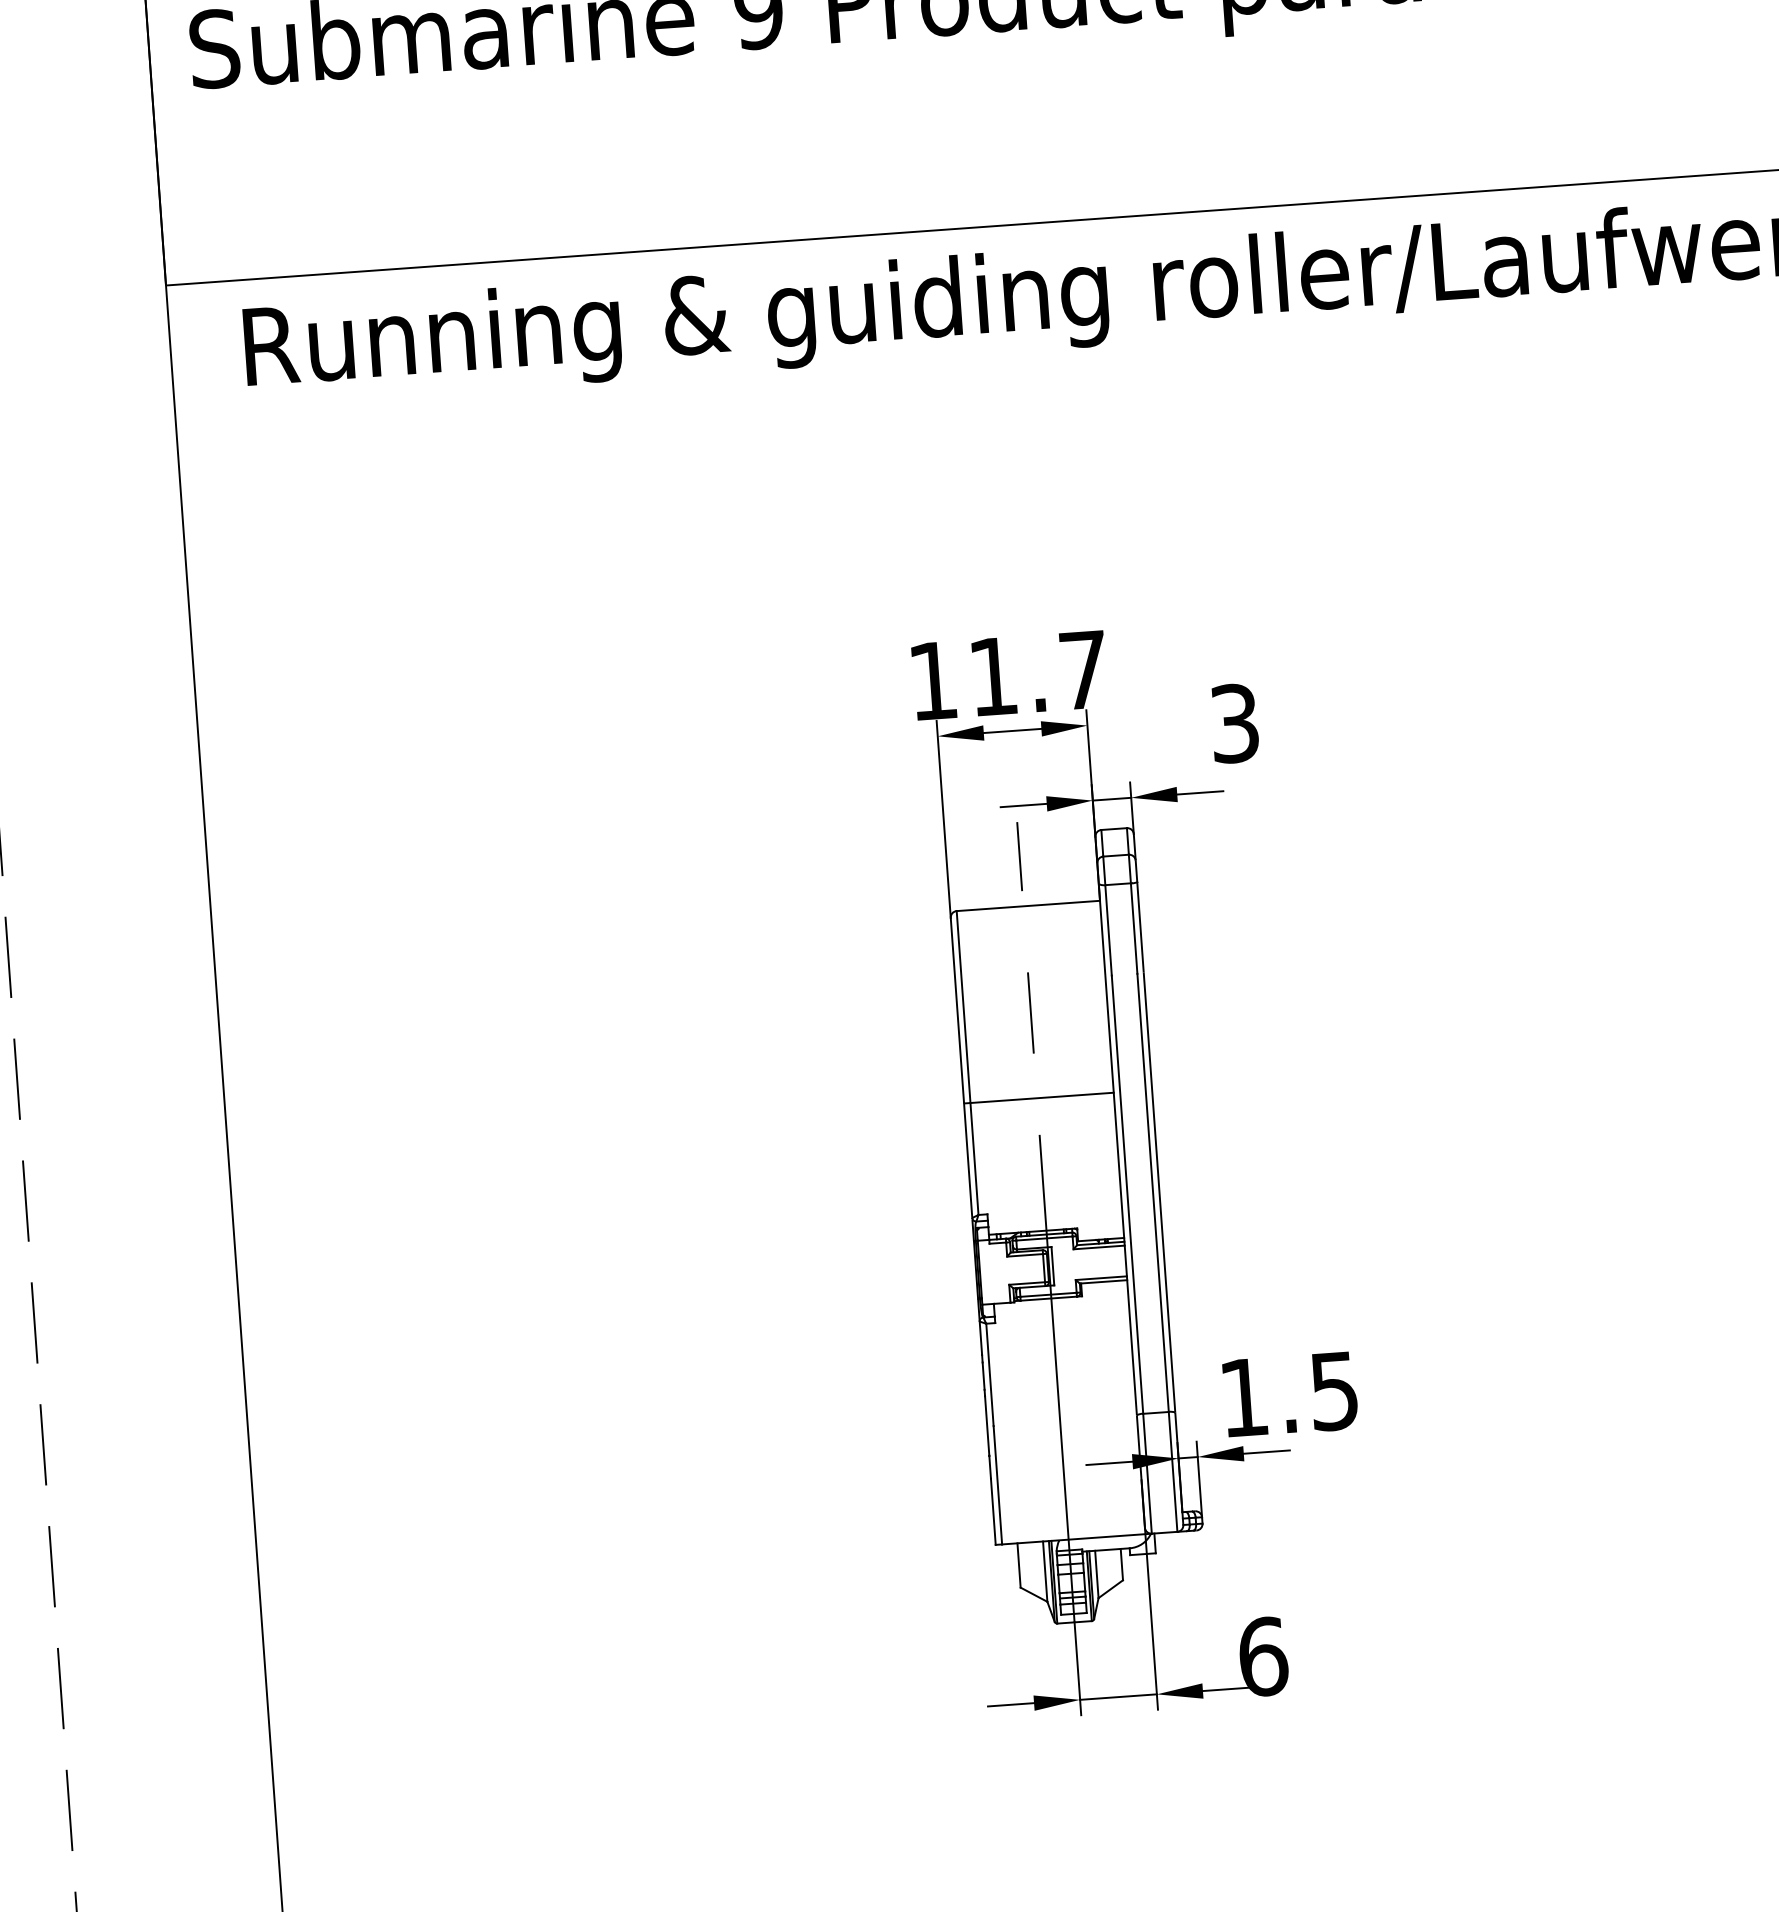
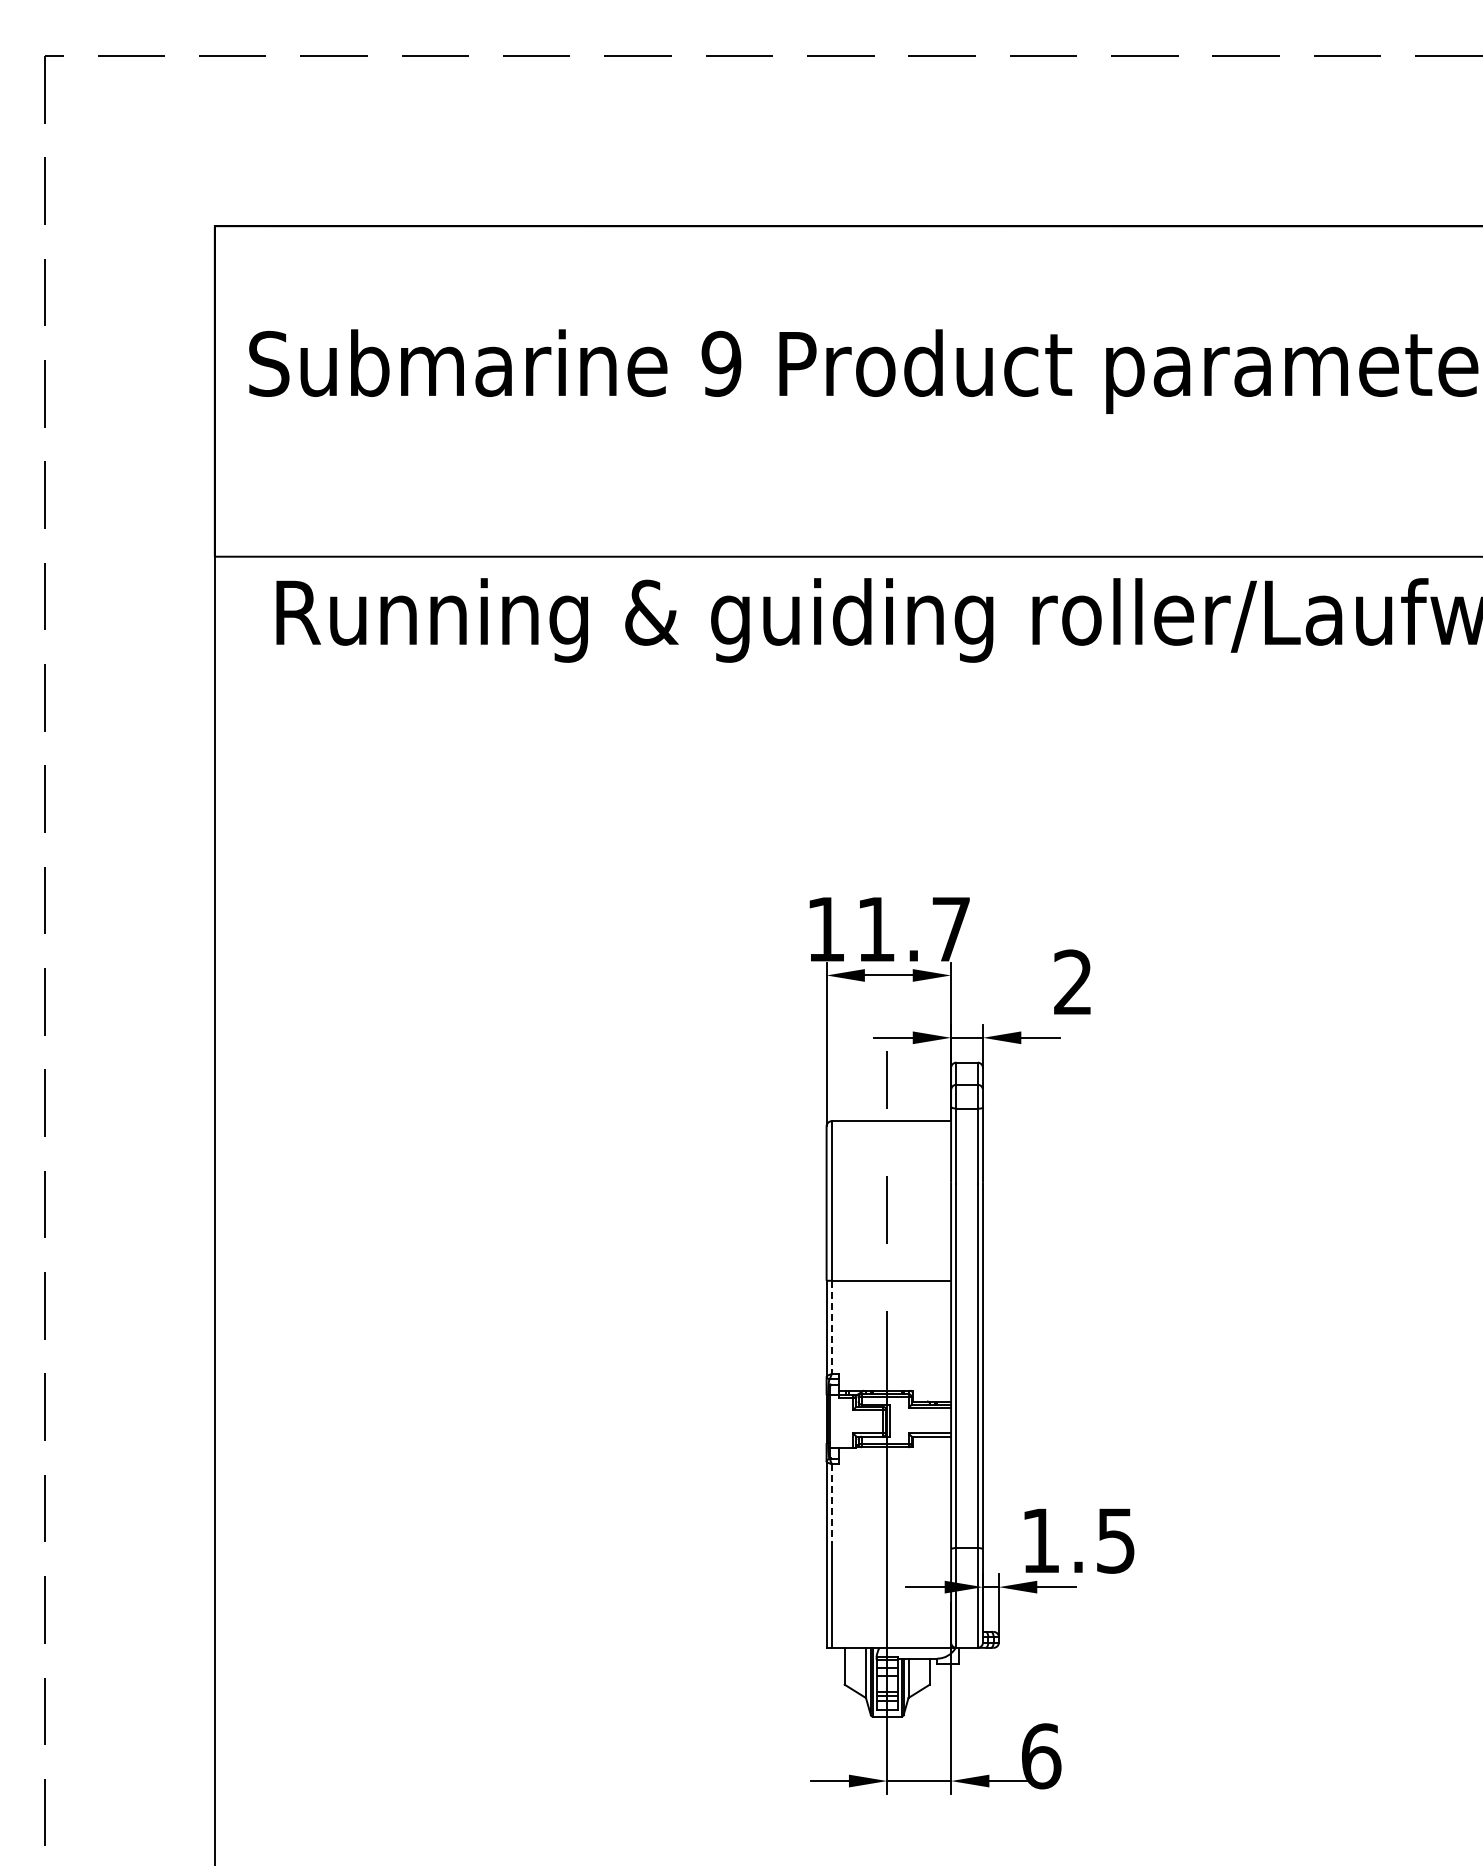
text: (1235, 723) -> (1073, 982), 3 -> 2
line: (973, 1159) -> (831, 1327), solid -> dashed
line: (989, 1374) -> (831, 1506), solid -> dashed

